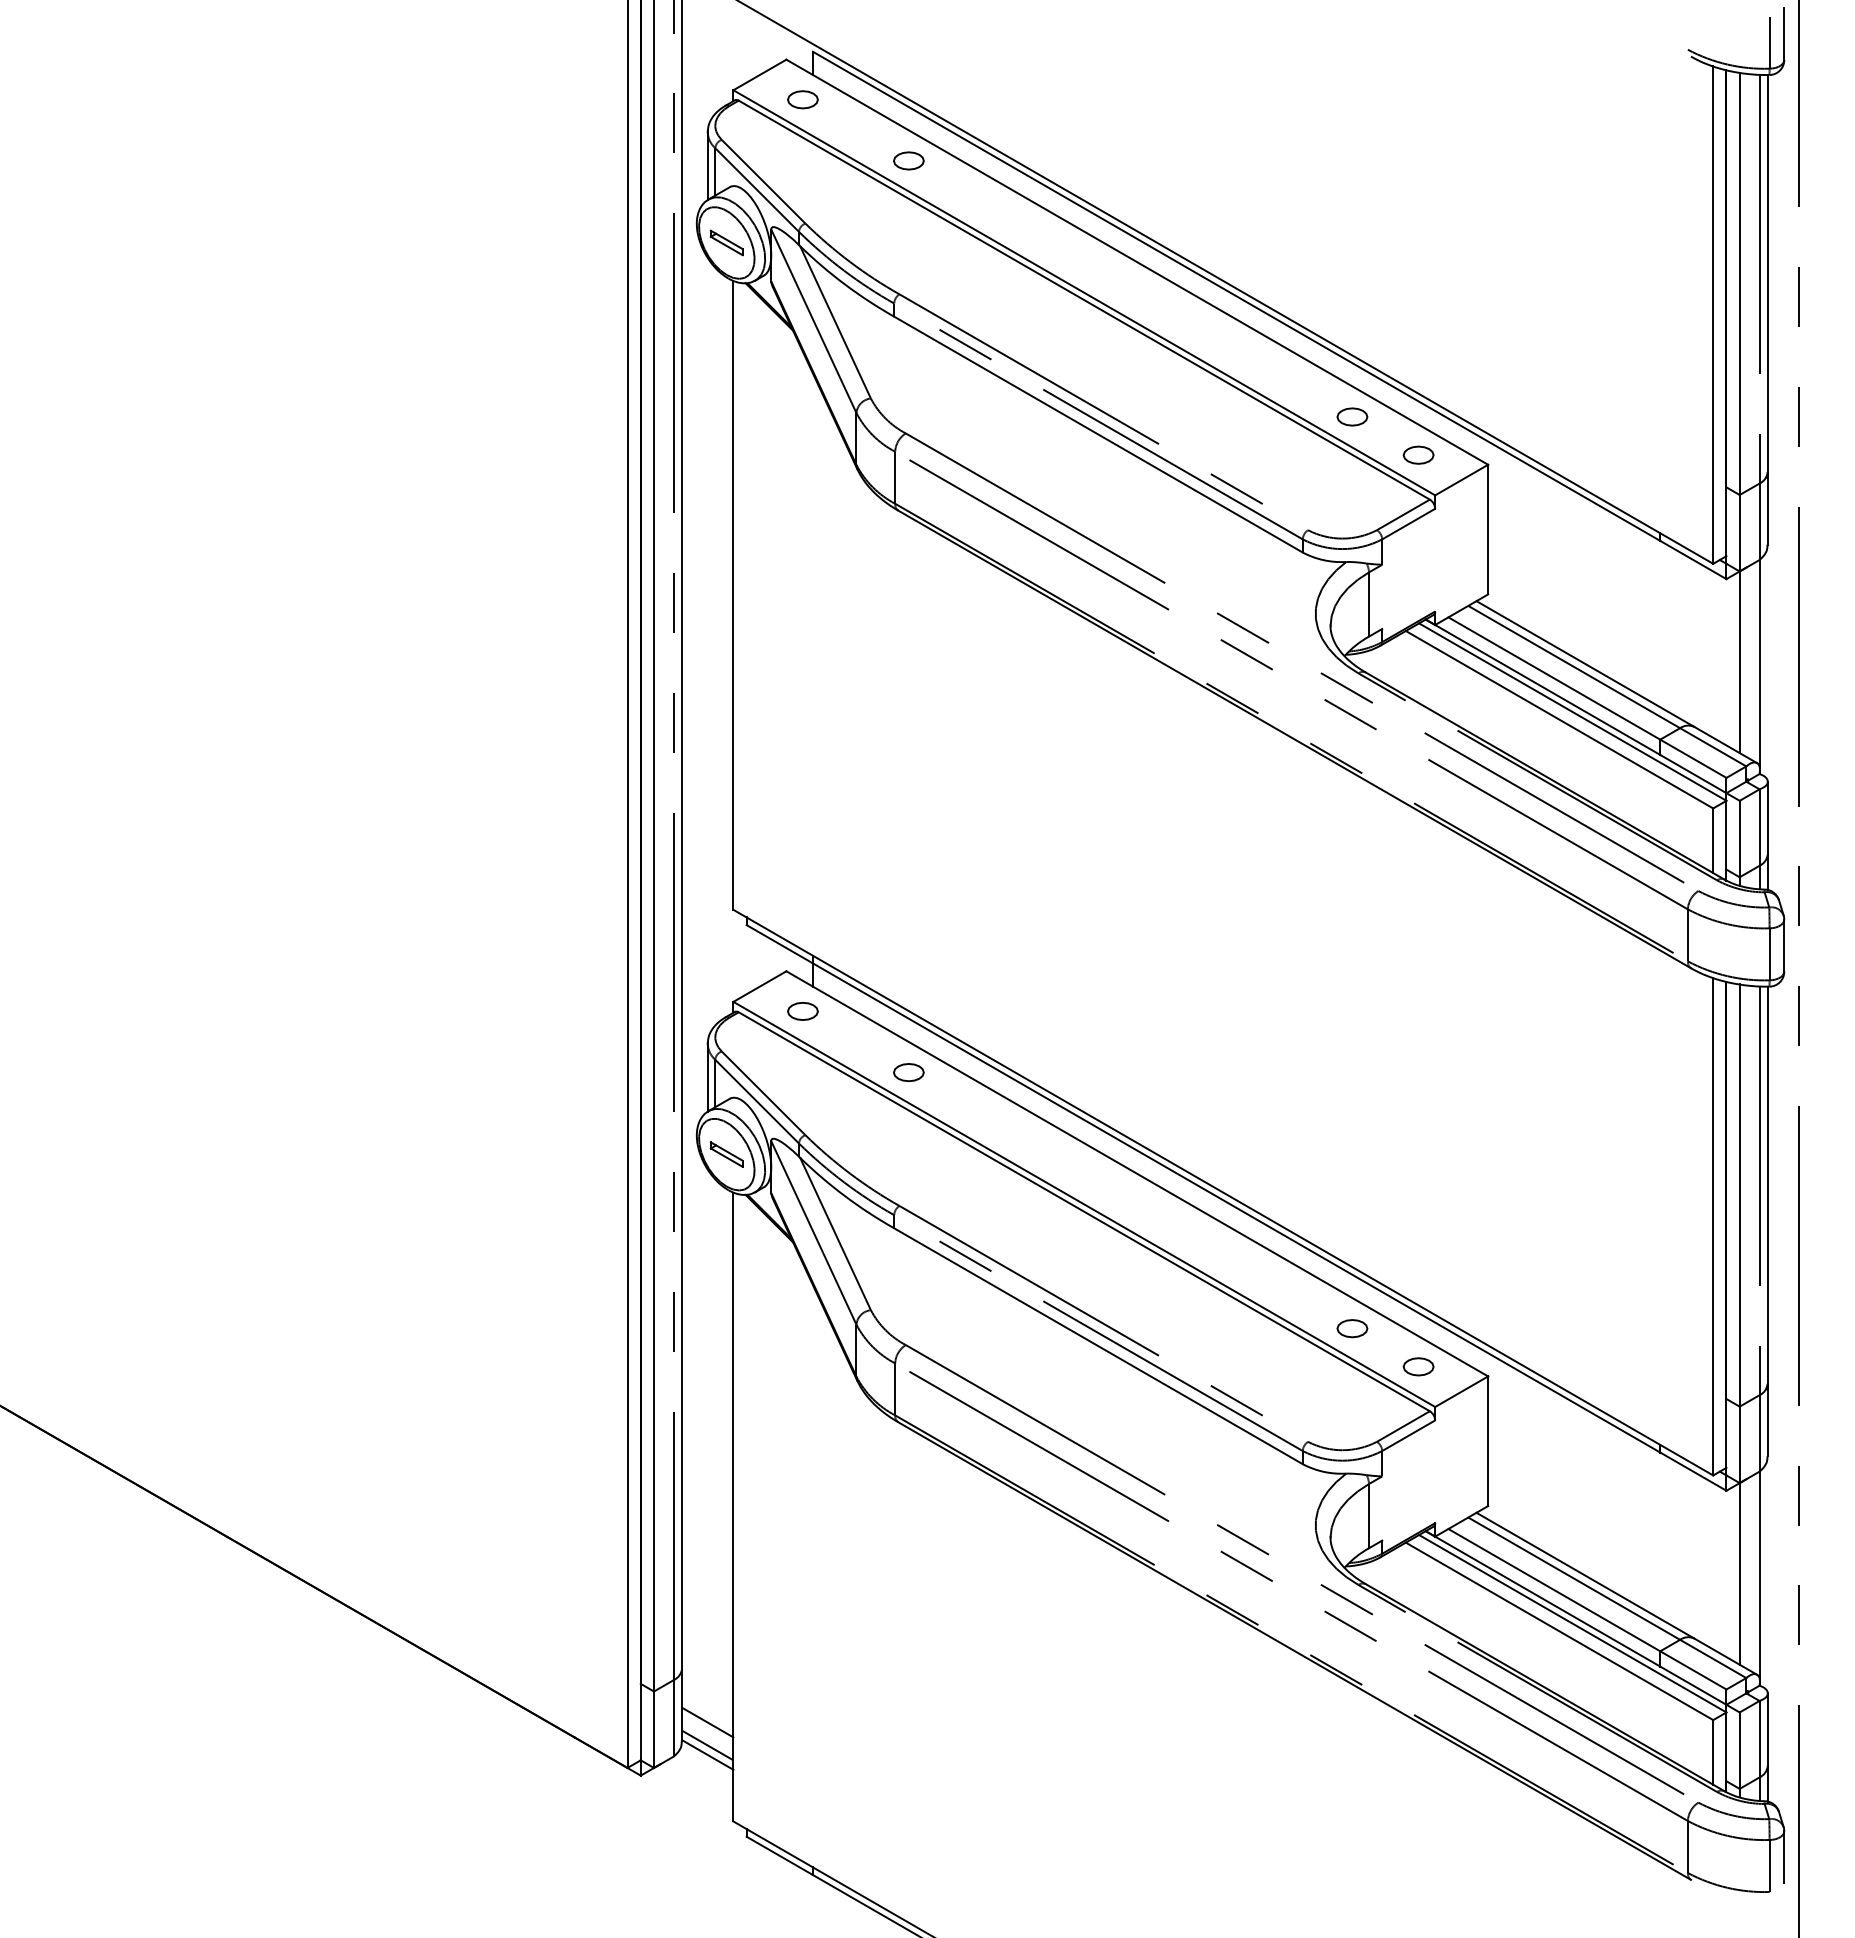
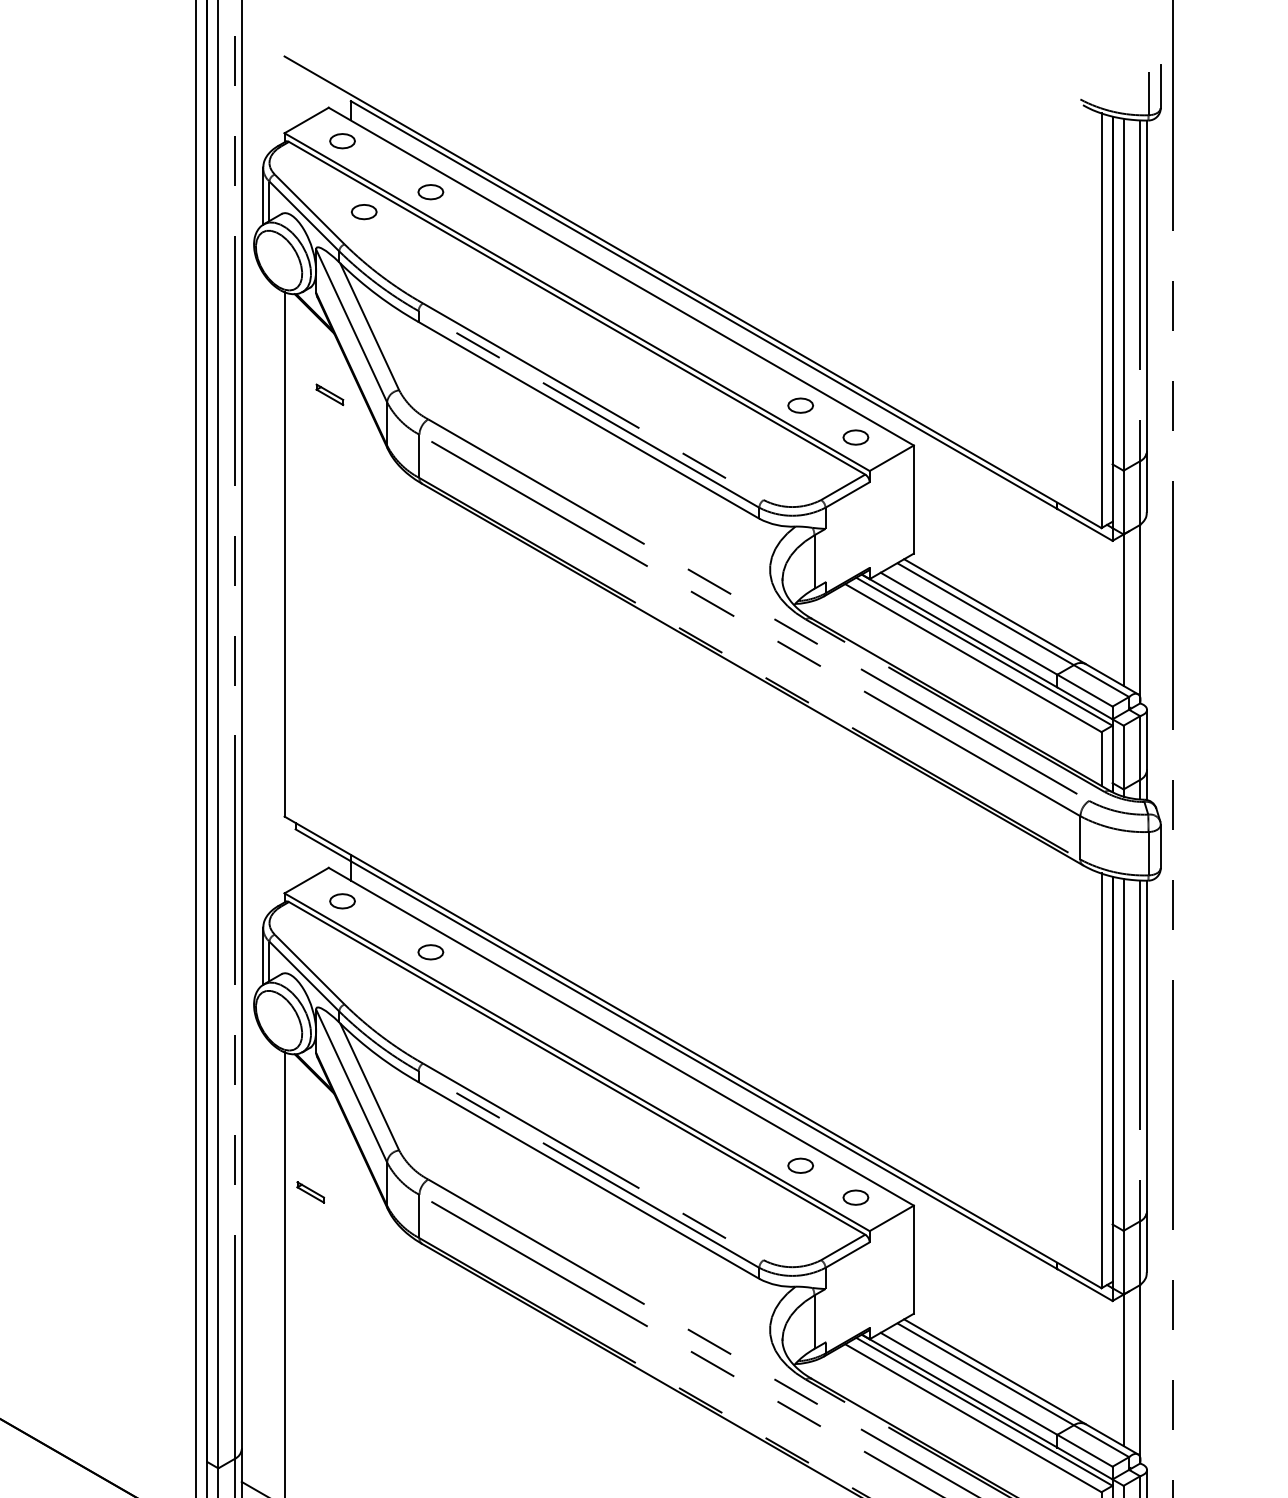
part: (828, 184) -> (363, 211), added
part: (726, 242) -> (329, 394), moved
part: (726, 1154) -> (310, 1192), moved

